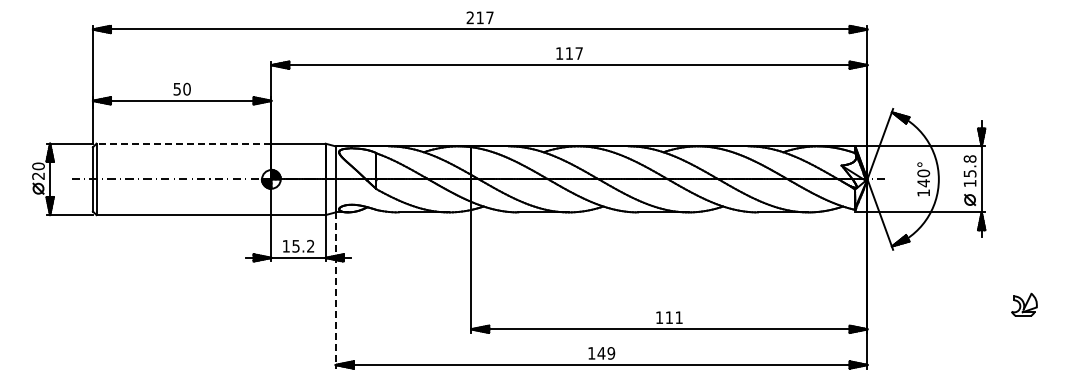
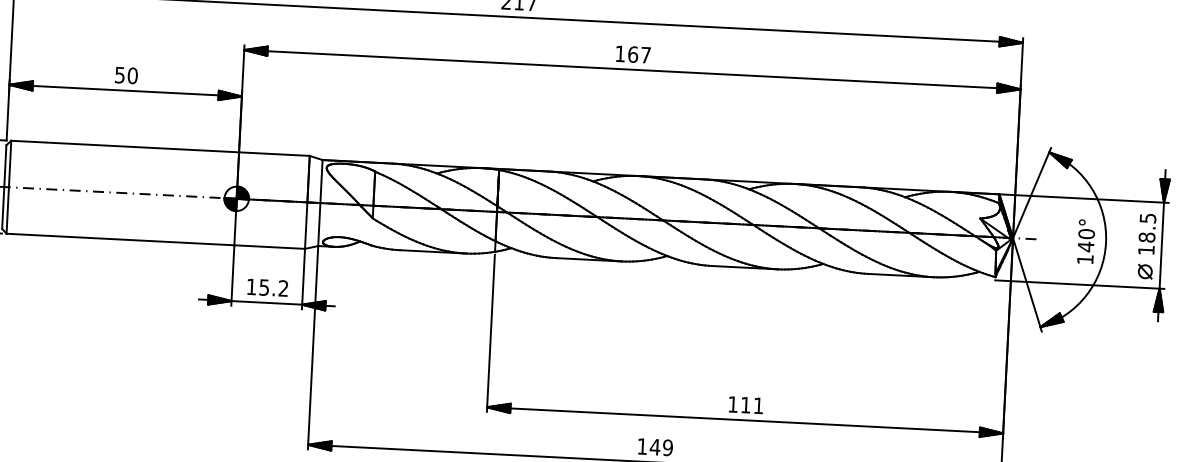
text: (569, 53) -> (633, 54), 117 -> 167
line: (183, 143) -> (124, 146), dashed -> solid
text: (969, 166) -> (1146, 228), 15.8 -> 18.5
line: (335, 290) -> (312, 347), dashed -> solid

